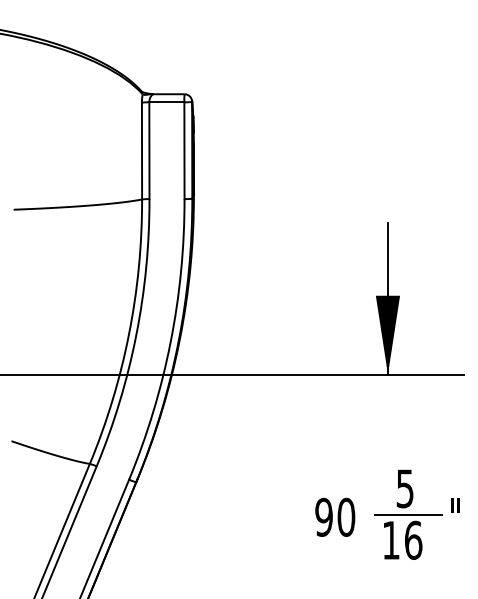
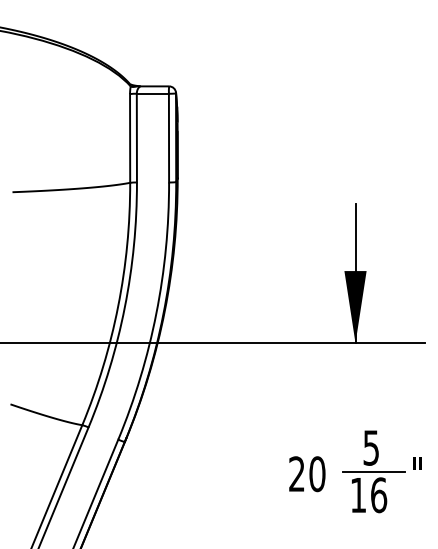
text: (323, 516) -> (296, 473), 90 -> 20

